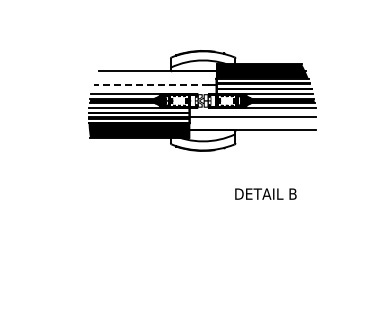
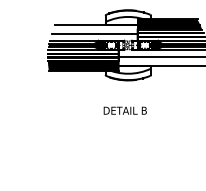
line: (151, 85) -> (92, 34), dashed -> solid
text: (265, 193) -> (125, 110), moved

